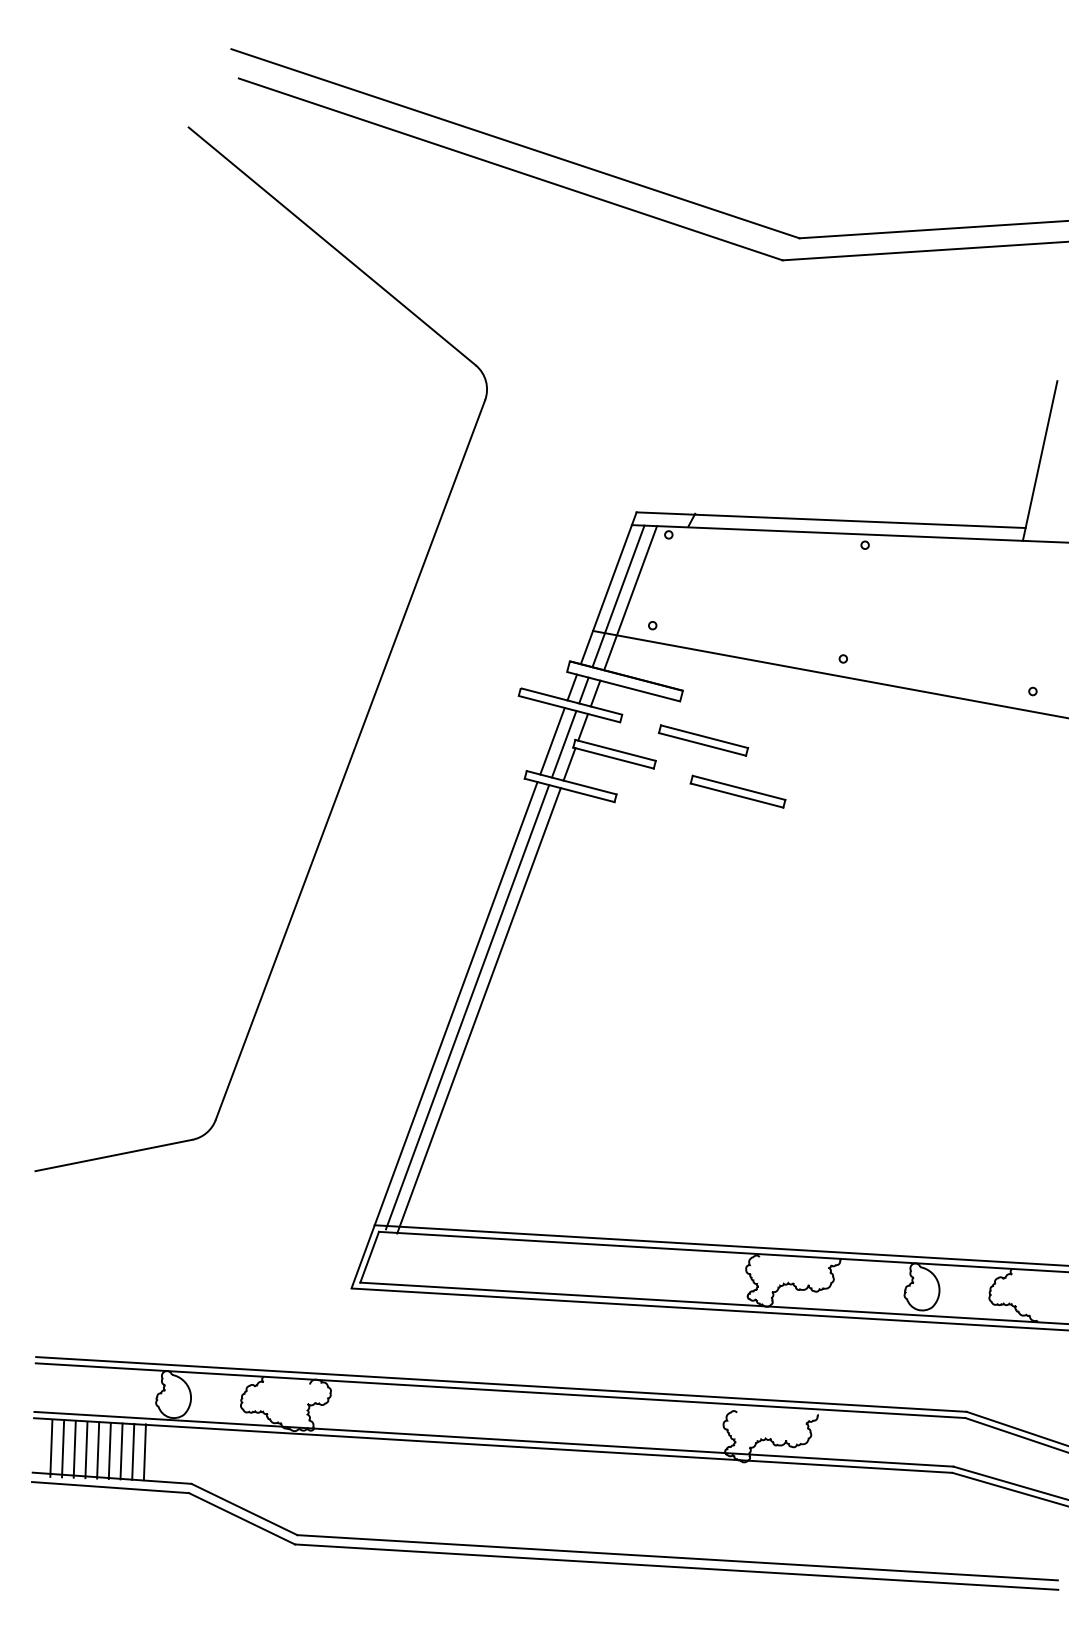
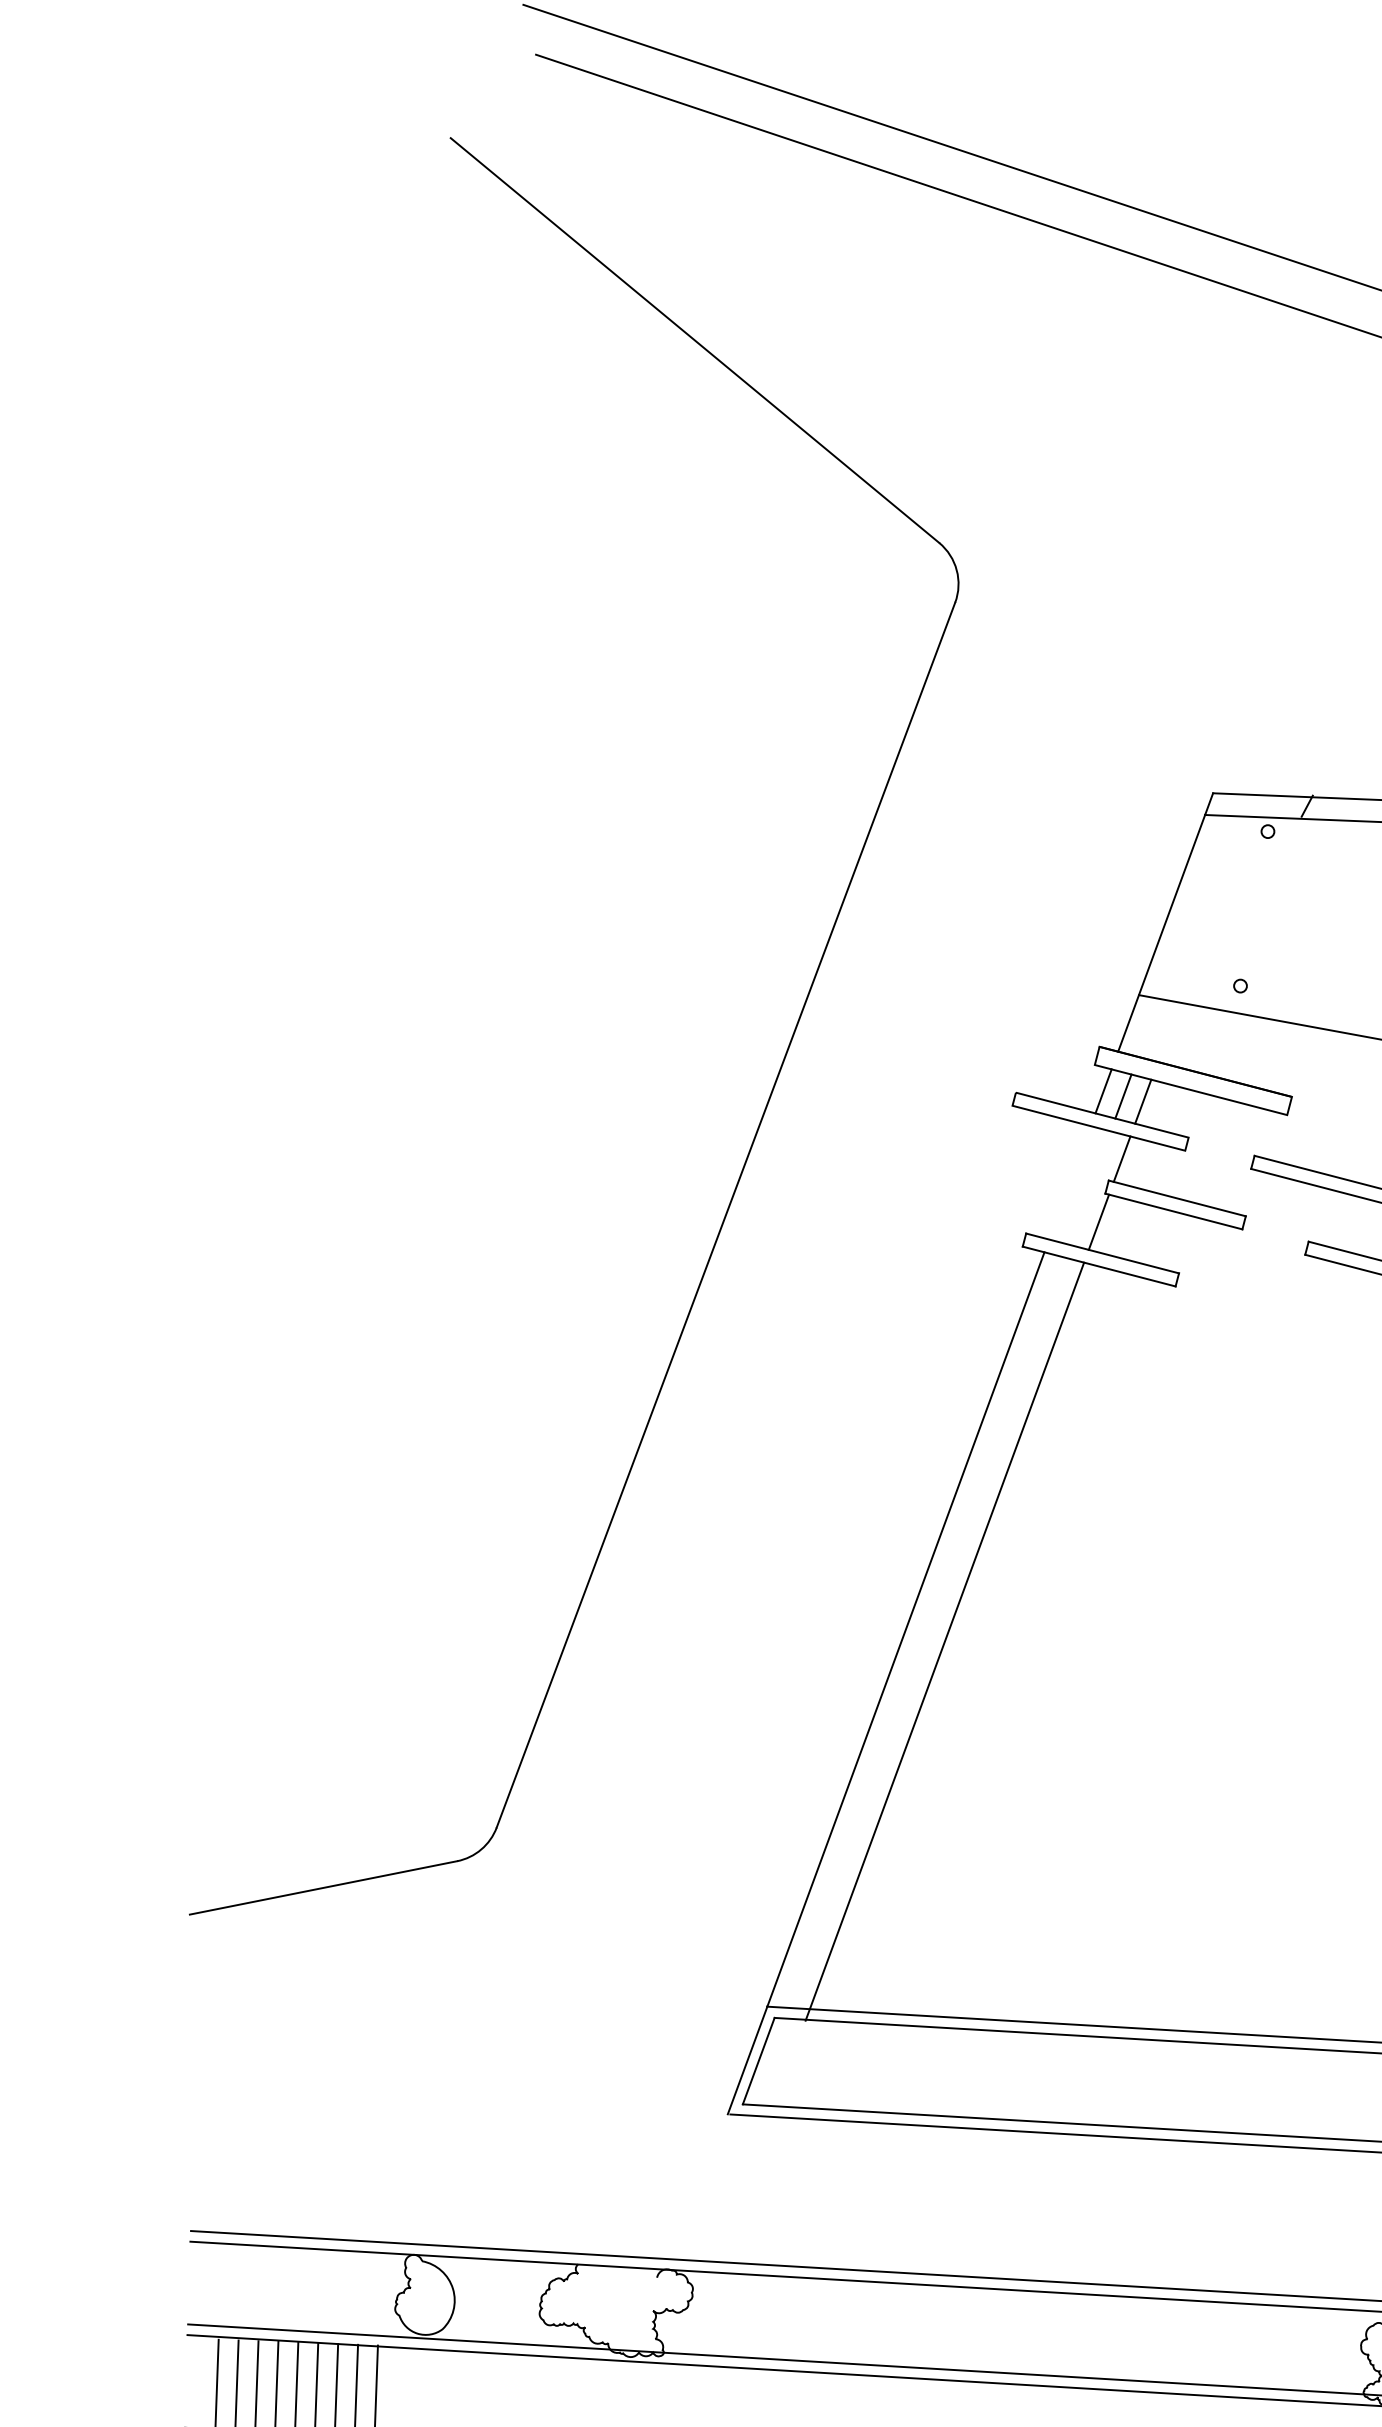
line: (618, 596) -> (1182, 936), removed
line: (630, 598) -> (1202, 939), removed
line: (552, 740) -> (1069, 1181), removed
line: (563, 743) -> (1088, 1186), removed
line: (467, 1007) -> (925, 1636), removed

